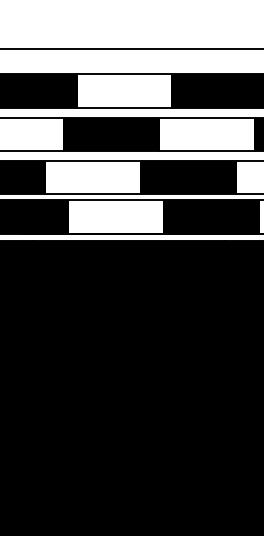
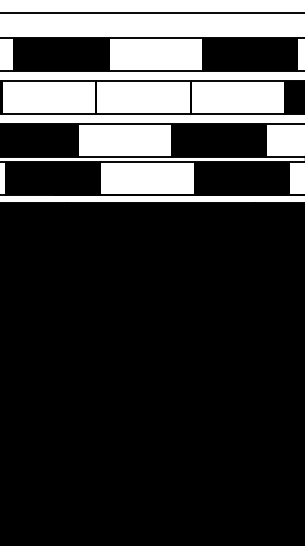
fill: (111, 133) -> (143, 96), removed

